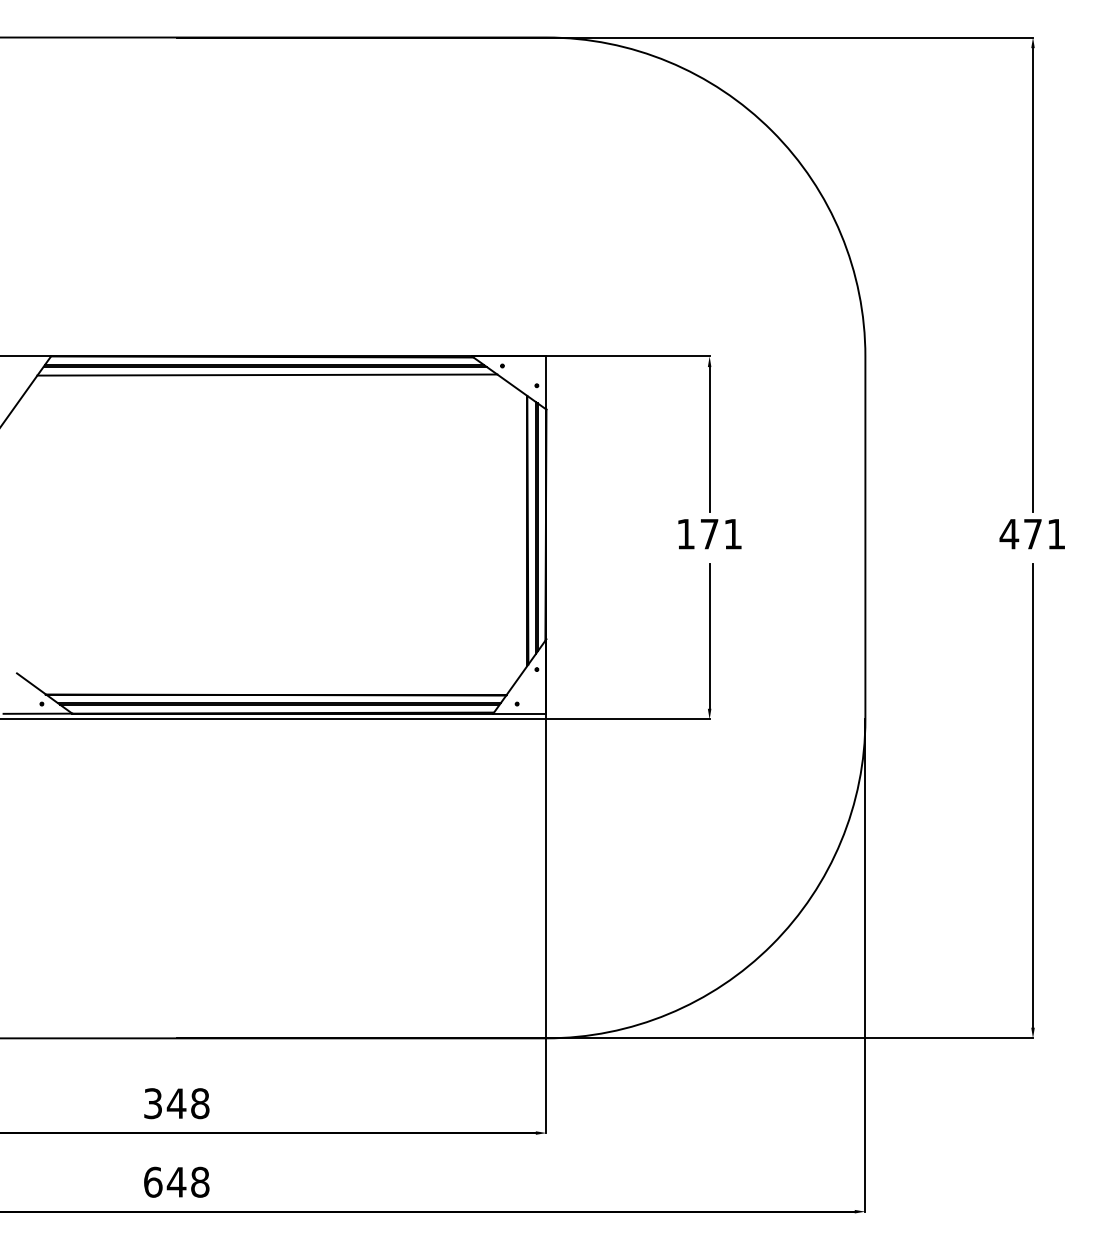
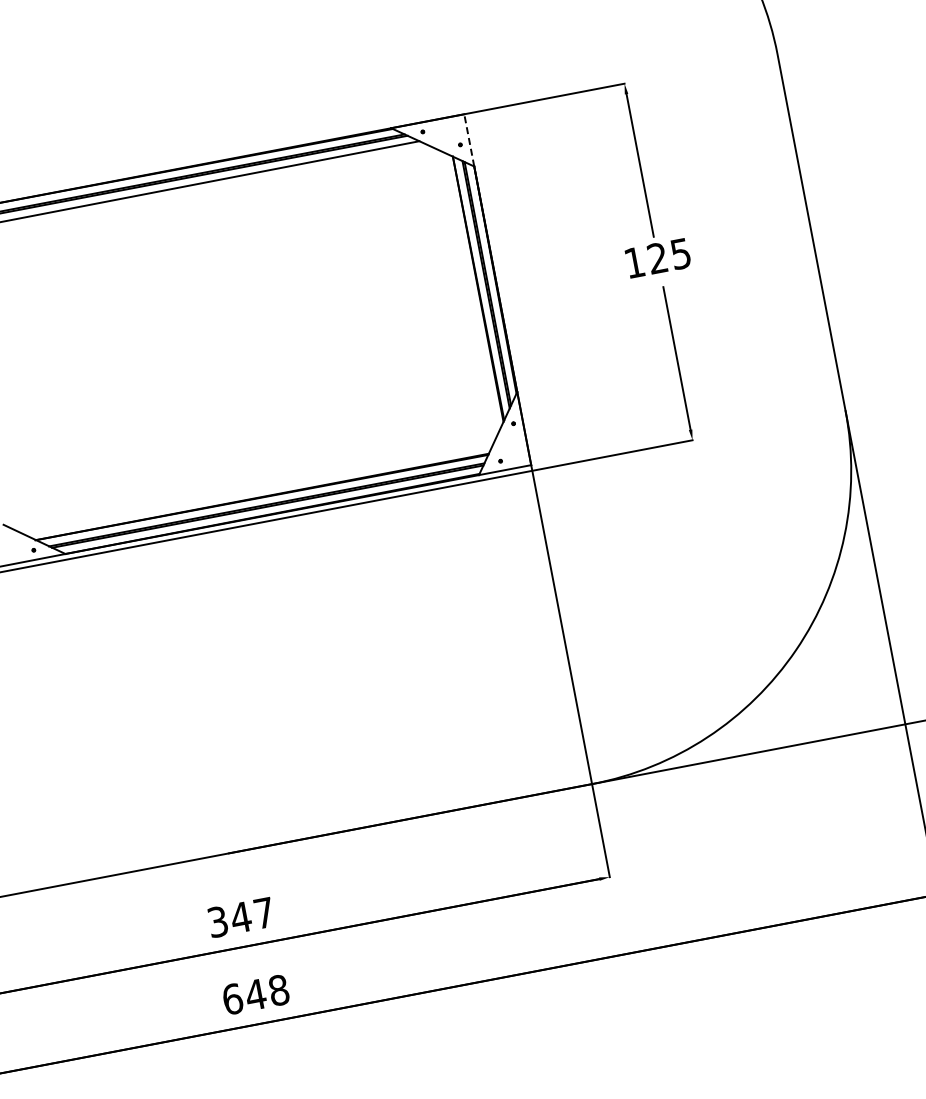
line: (546, 383) -> (469, 140), solid -> dashed
text: (720, 533) -> (668, 255), 171 -> 125
text: (200, 1103) -> (264, 912), 348 -> 347

